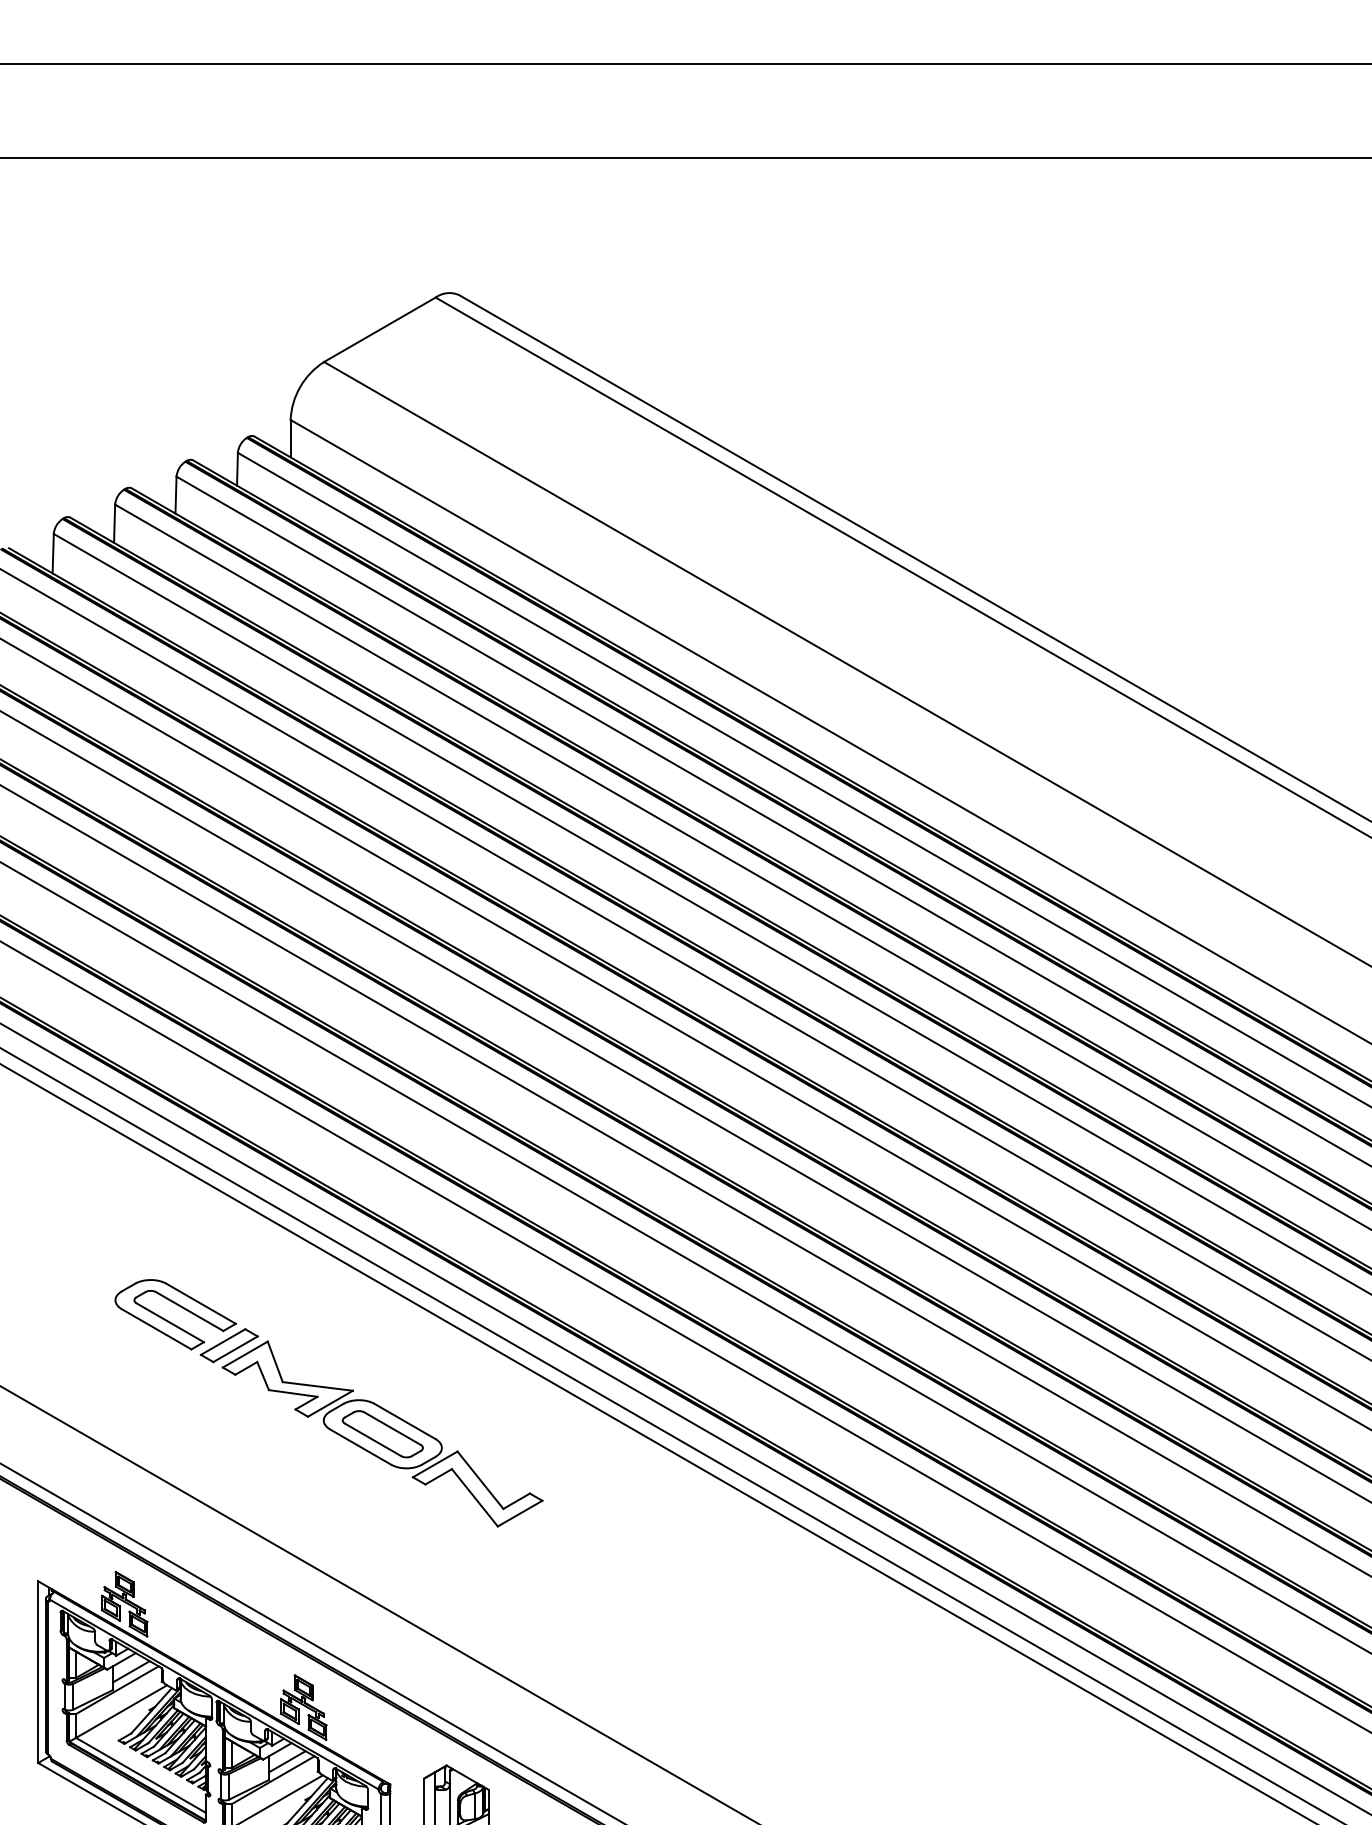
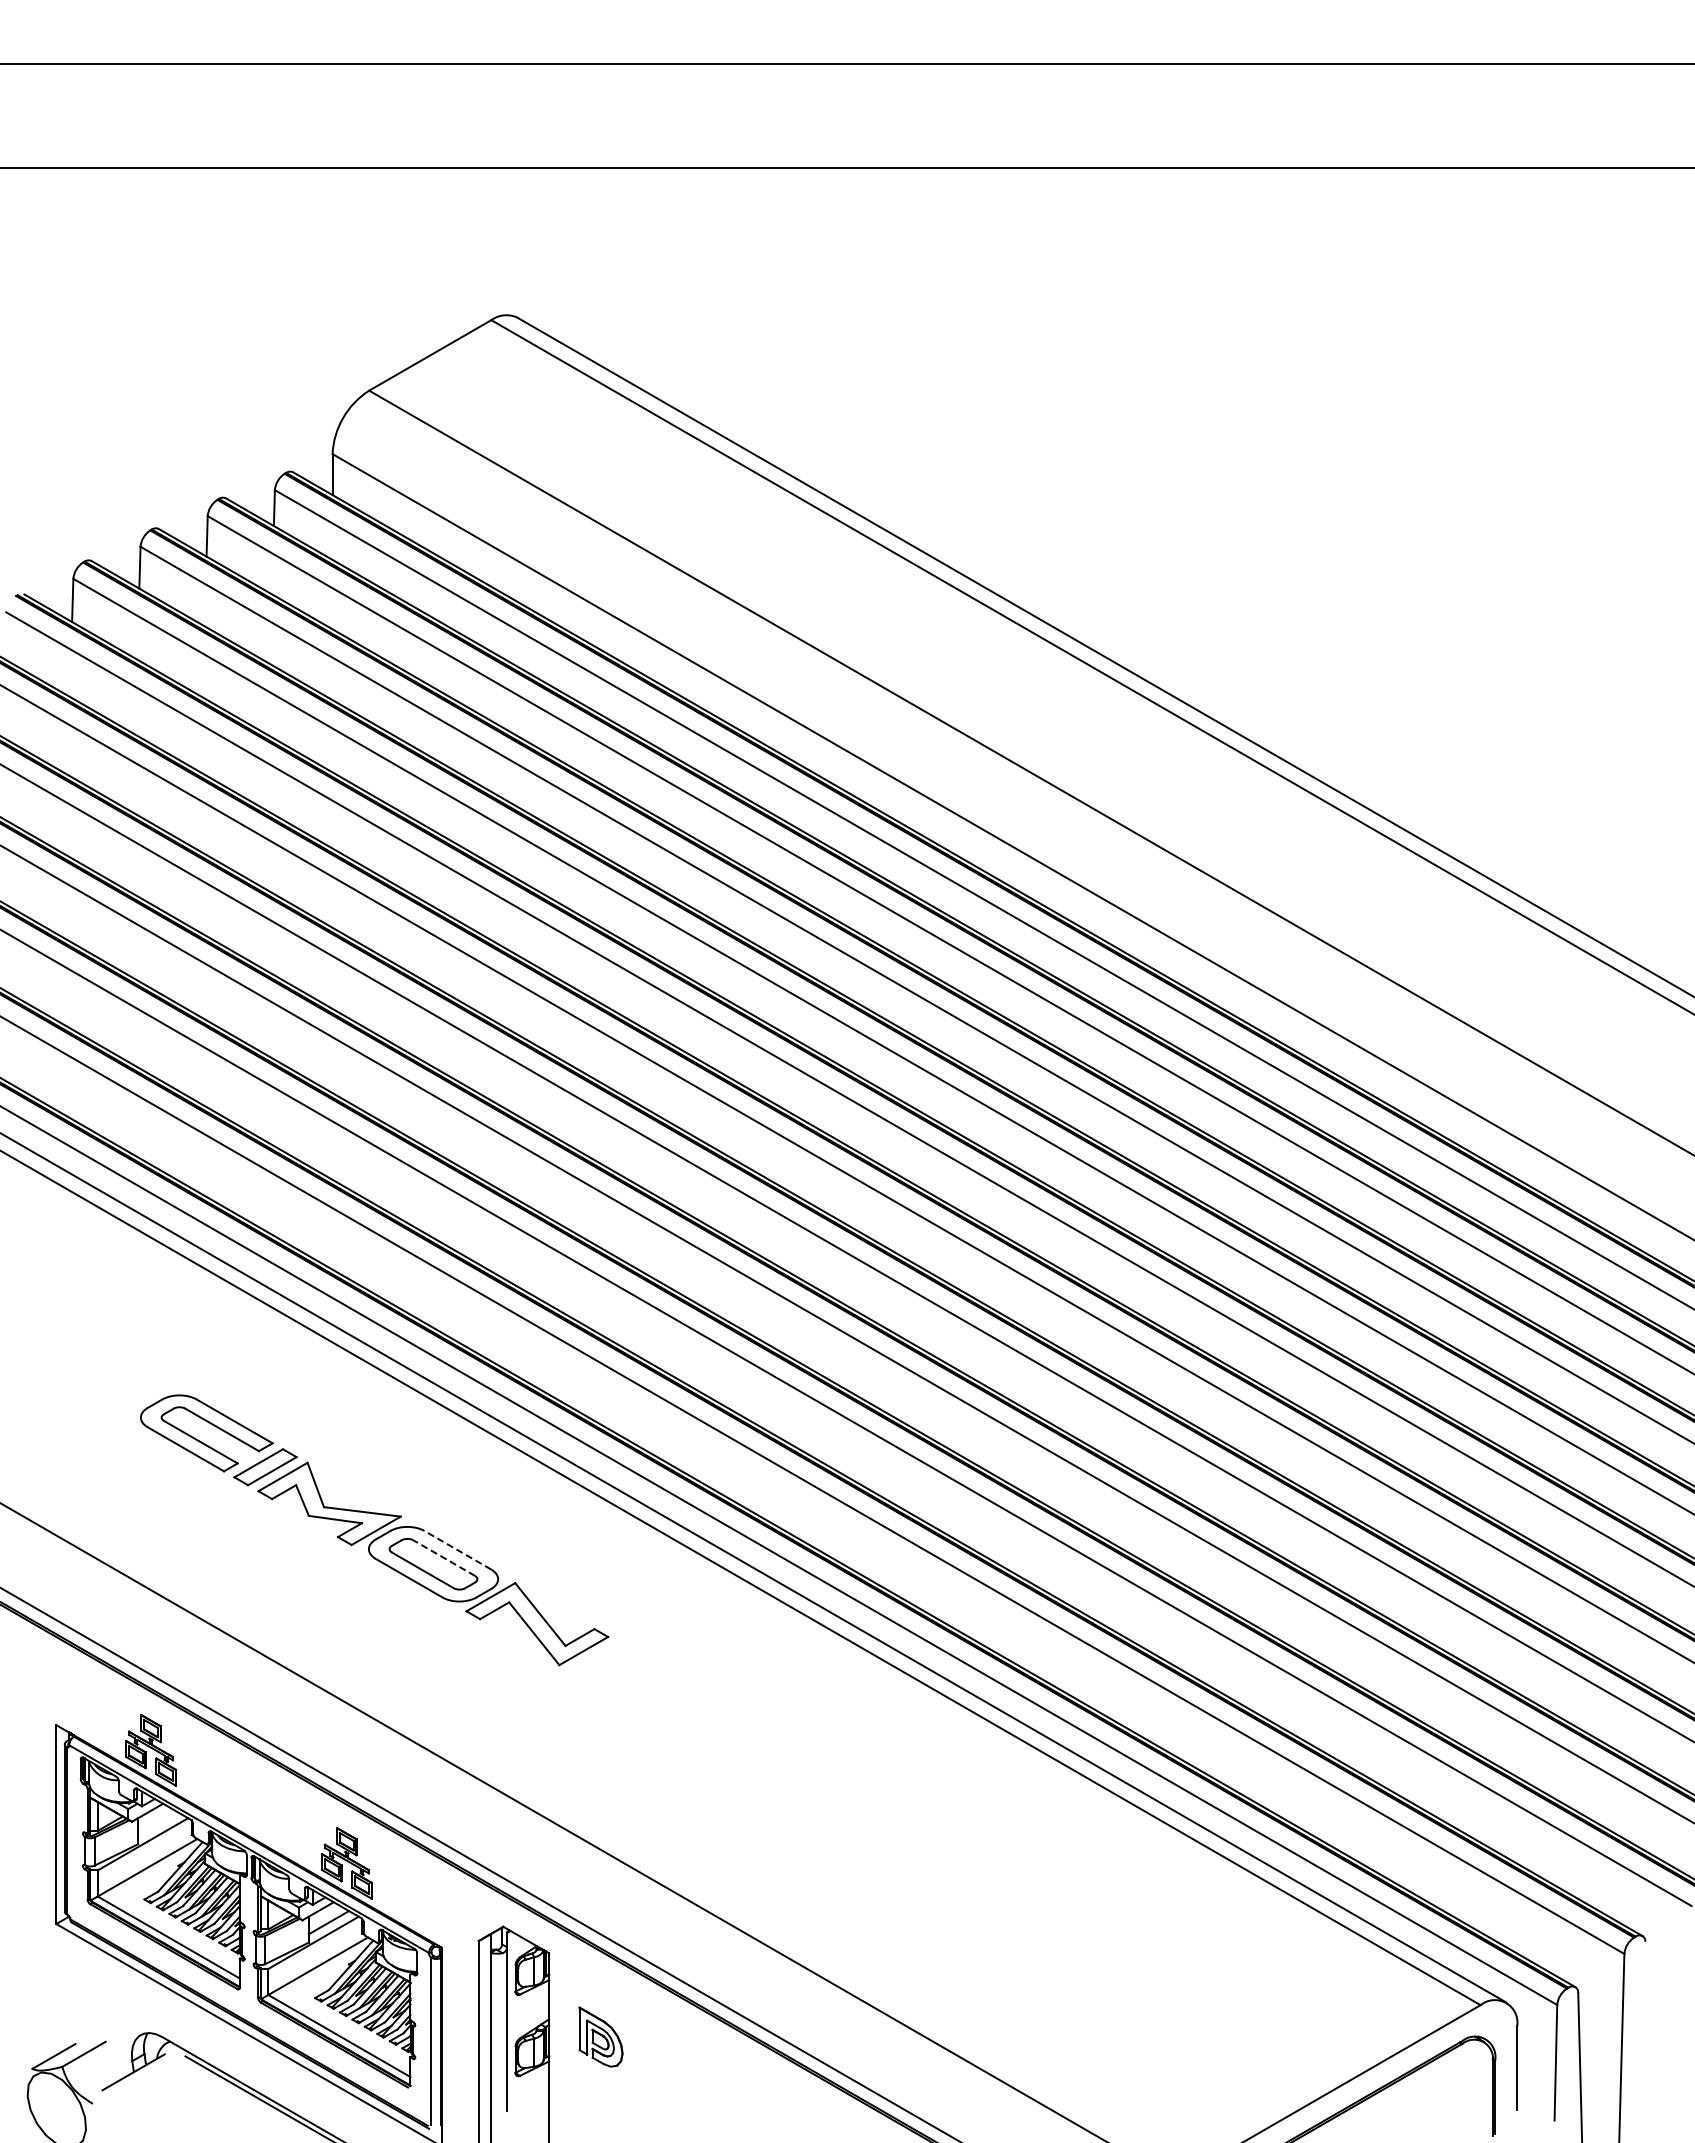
line: (404, 1421) -> (457, 1550), solid -> dashed
line: (392, 1429) -> (444, 1558), solid -> dashed
line: (131, 1671) -> (158, 1823), removed

